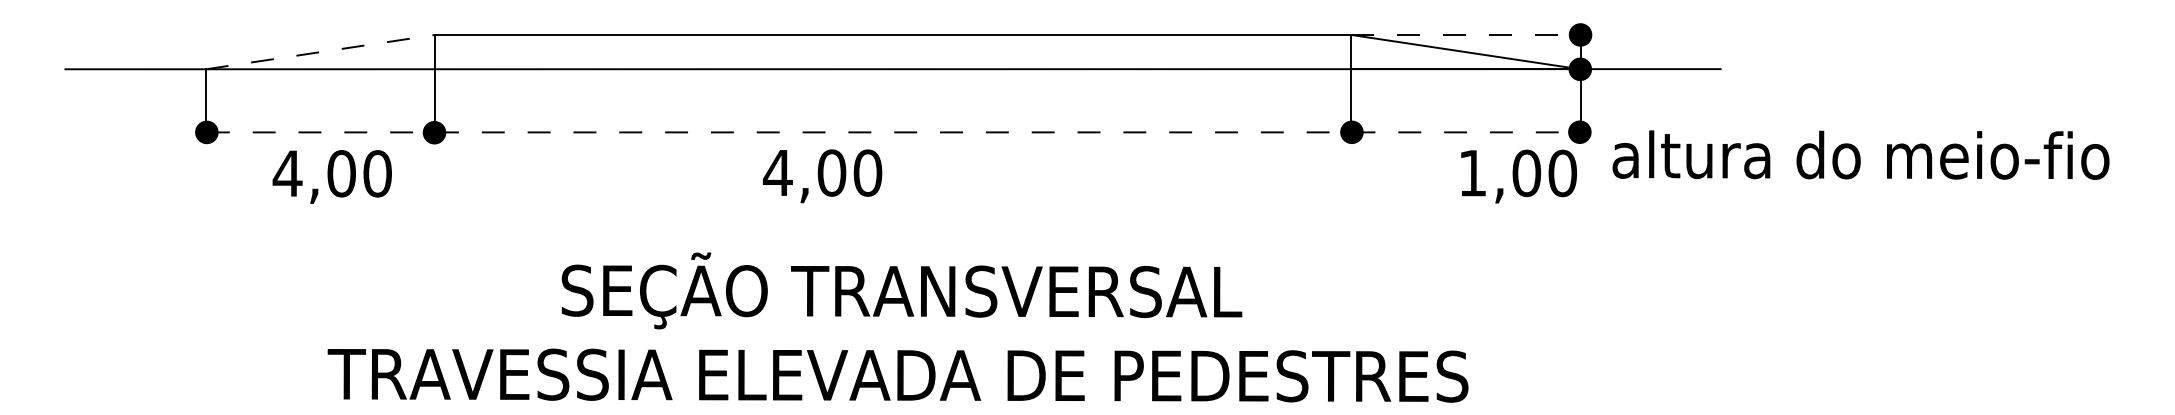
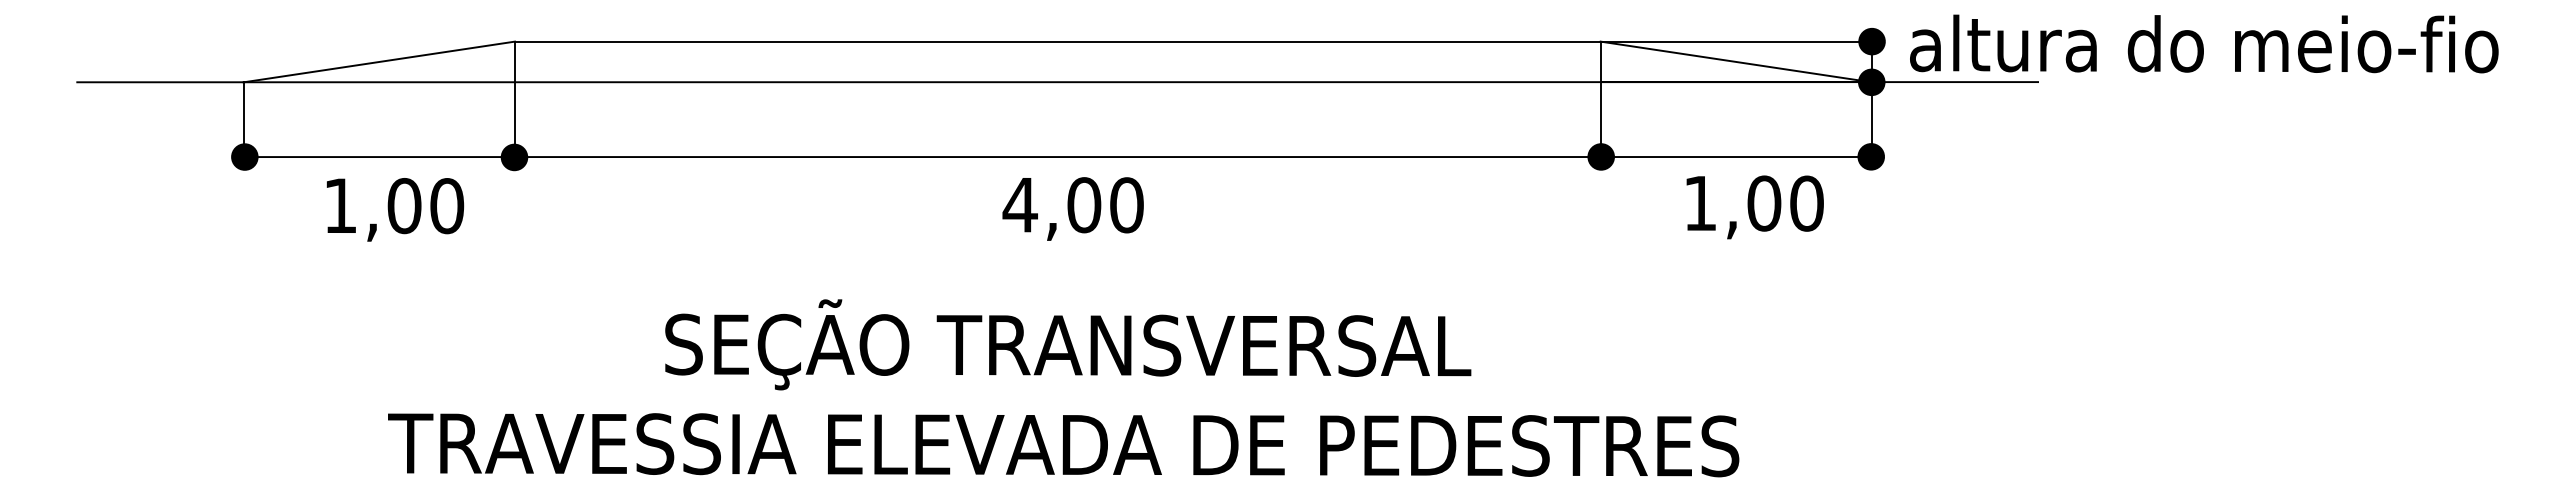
line: (1466, 34) -> (1736, 41), dashed -> solid
line: (320, 51) -> (379, 61), dashed -> solid
line: (893, 132) -> (1058, 157), dashed -> solid
text: (1861, 154) -> (2204, 43), moved
text: (287, 173) -> (340, 205), 4,00 -> 1,00
text: (821, 175) -> (1072, 208), moved
text: (1518, 176) -> (1754, 207), moved

